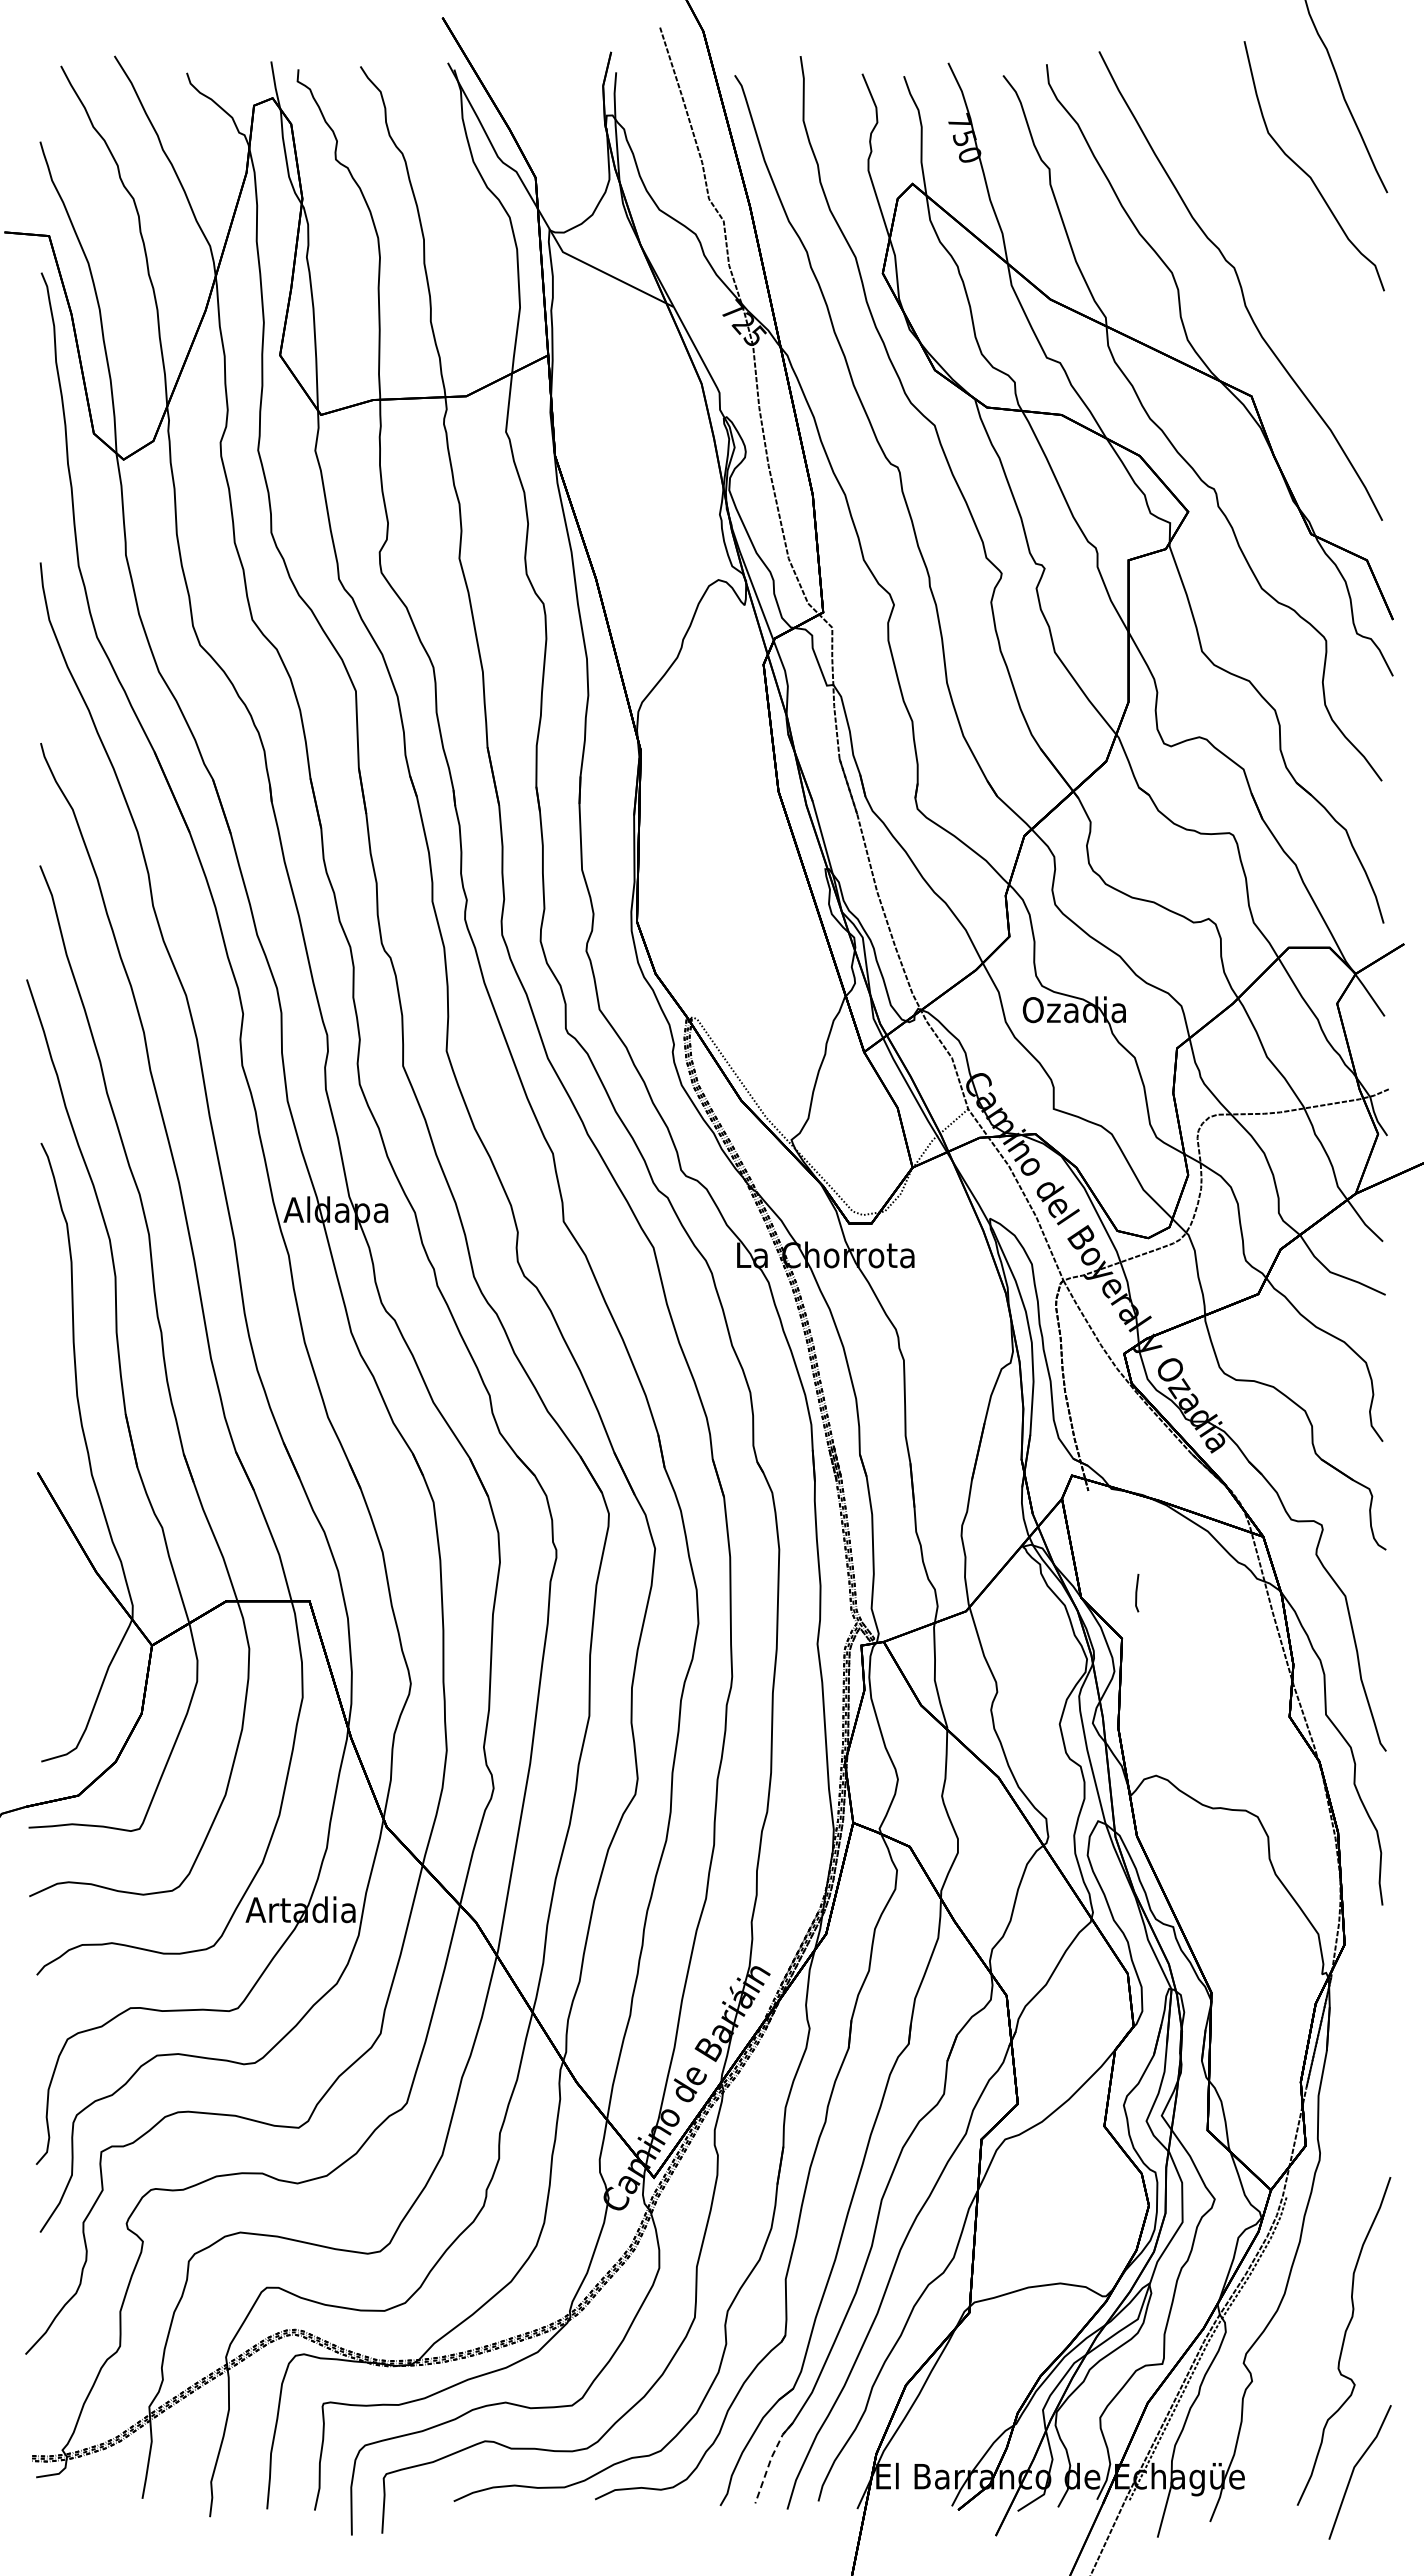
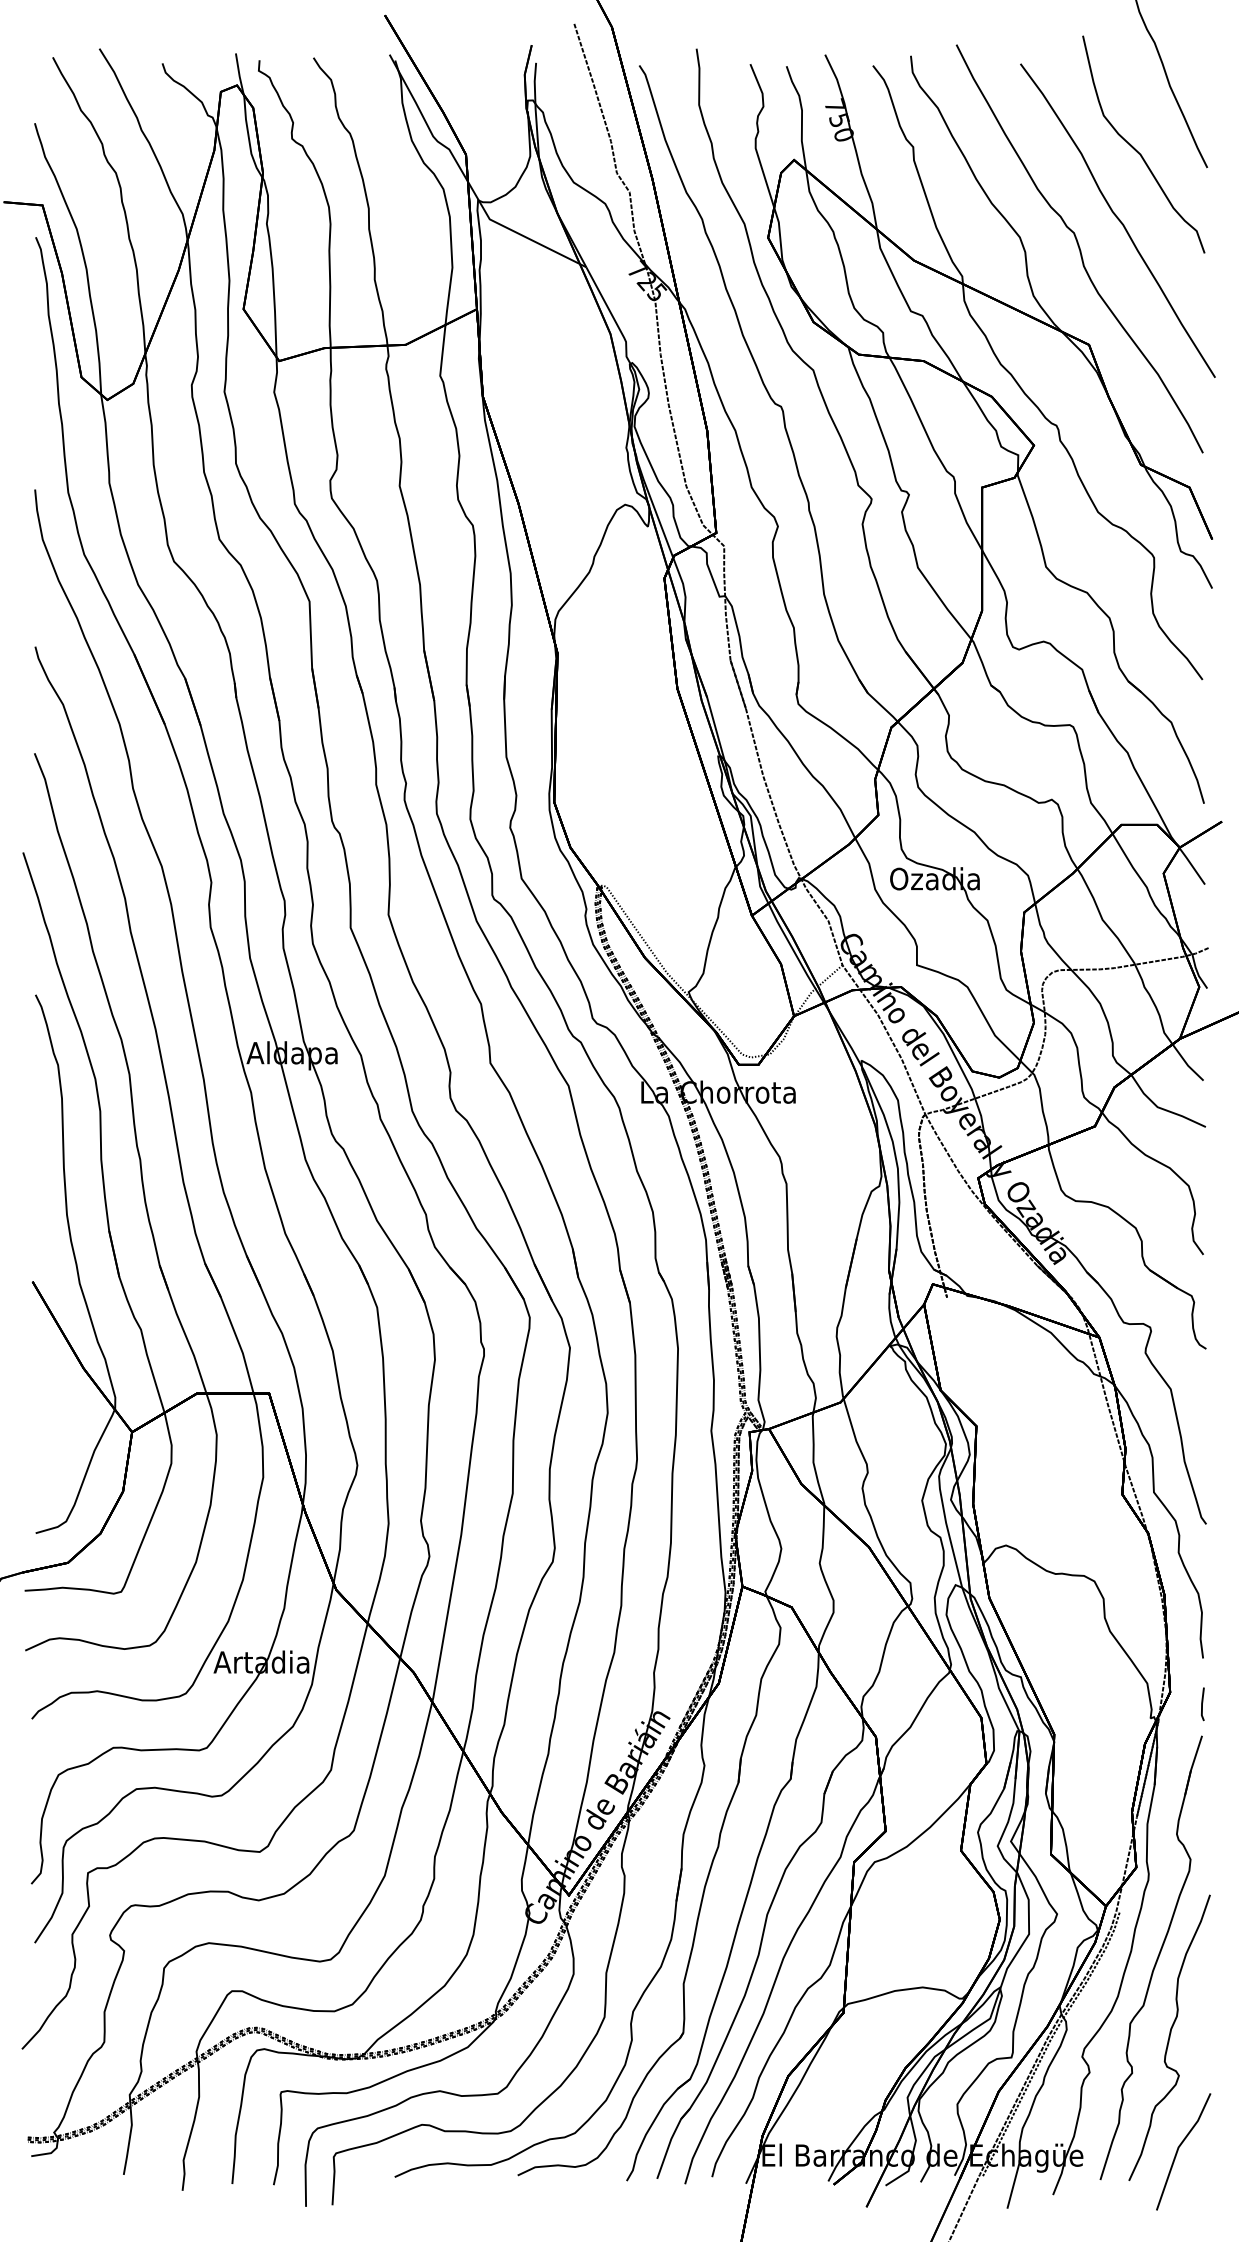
curve: (1284, 252) -> (1117, 219), added
line: (1137, 1593) -> (1203, 1704), moved
part: (1328, 2252) -> (1156, 1960), added
line: (770, 2460) -> (670, 2141), dashed -> solid

